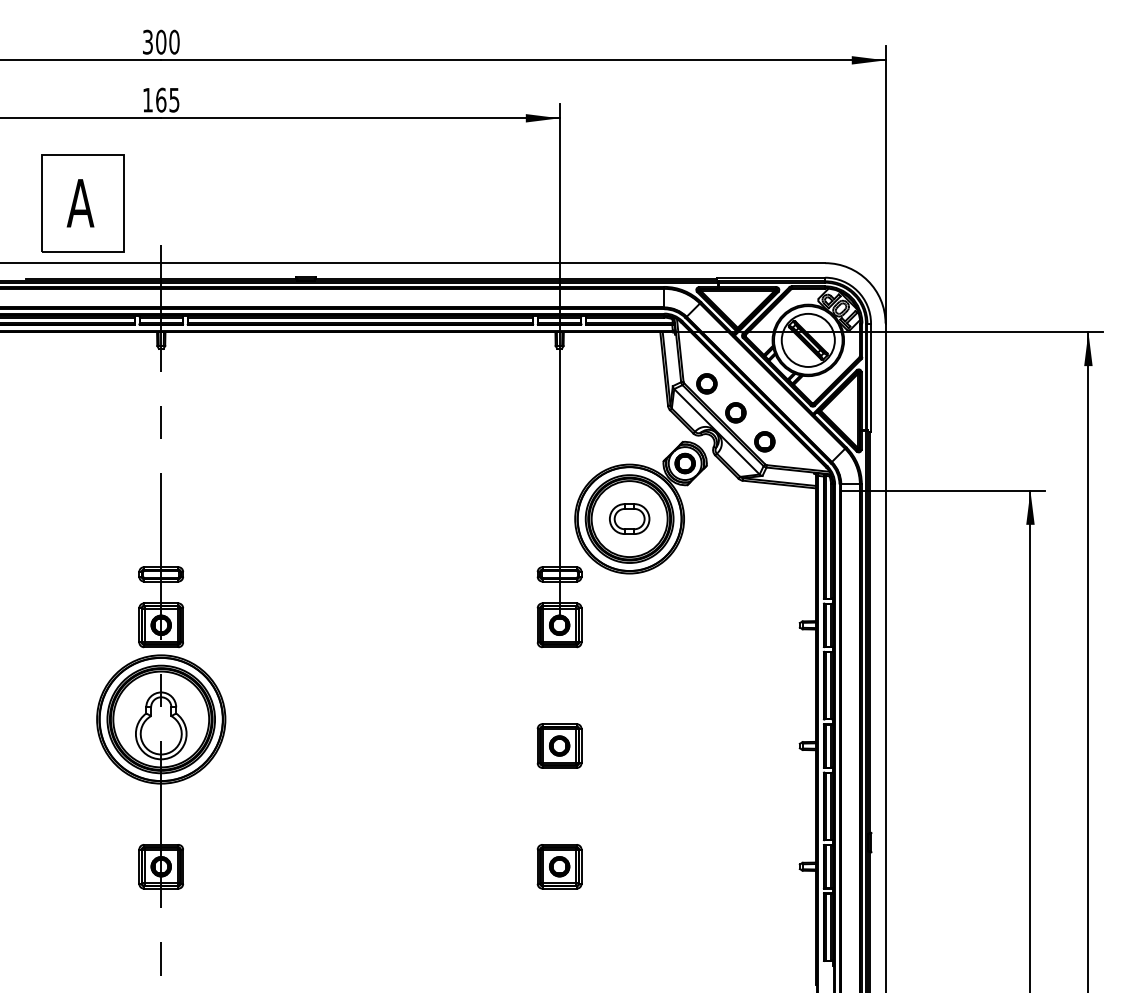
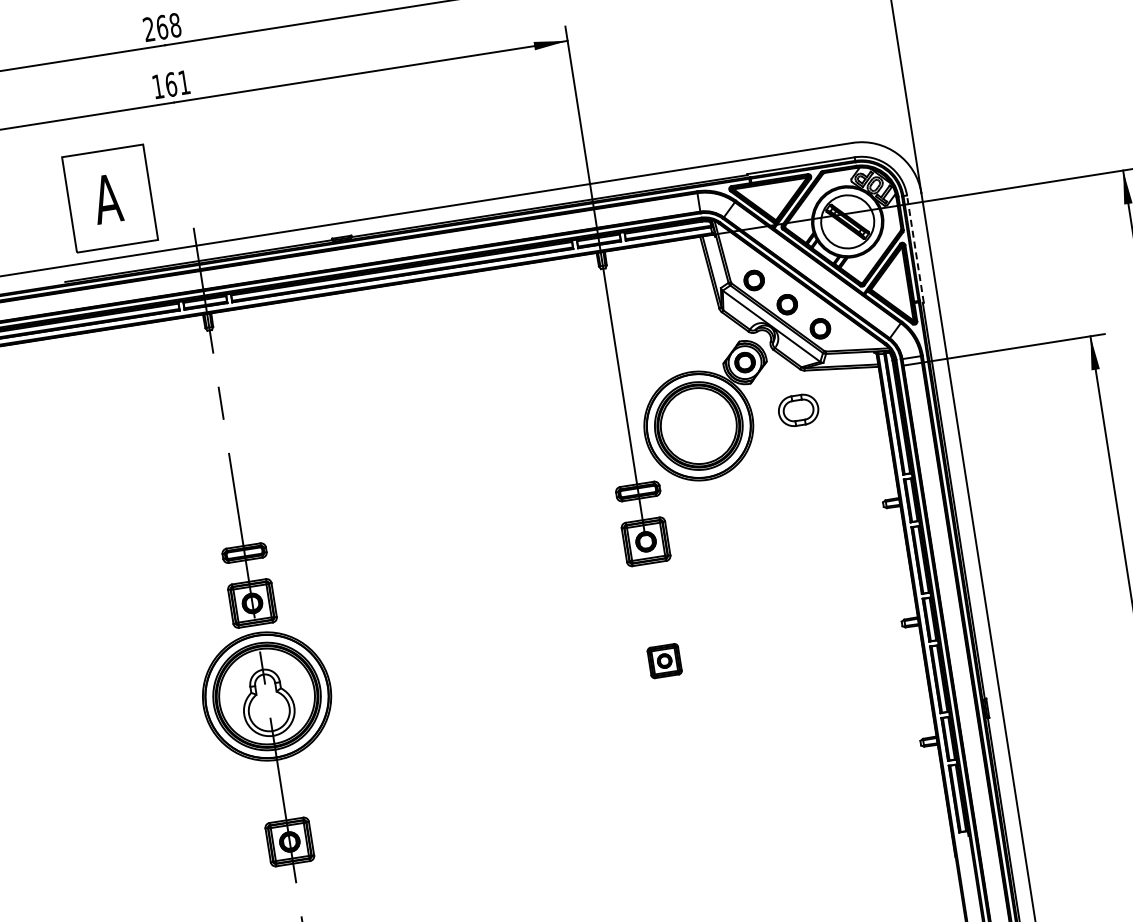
text: (161, 41) -> (162, 26), 300 -> 268
text: (174, 100) -> (184, 82), 165 -> 161
line: (871, 377) -> (915, 248), solid -> dashed
part: (629, 518) -> (798, 409), moved
part: (559, 745) -> (664, 660), size x0.7
part: (559, 866) -> (683, 780), removed

